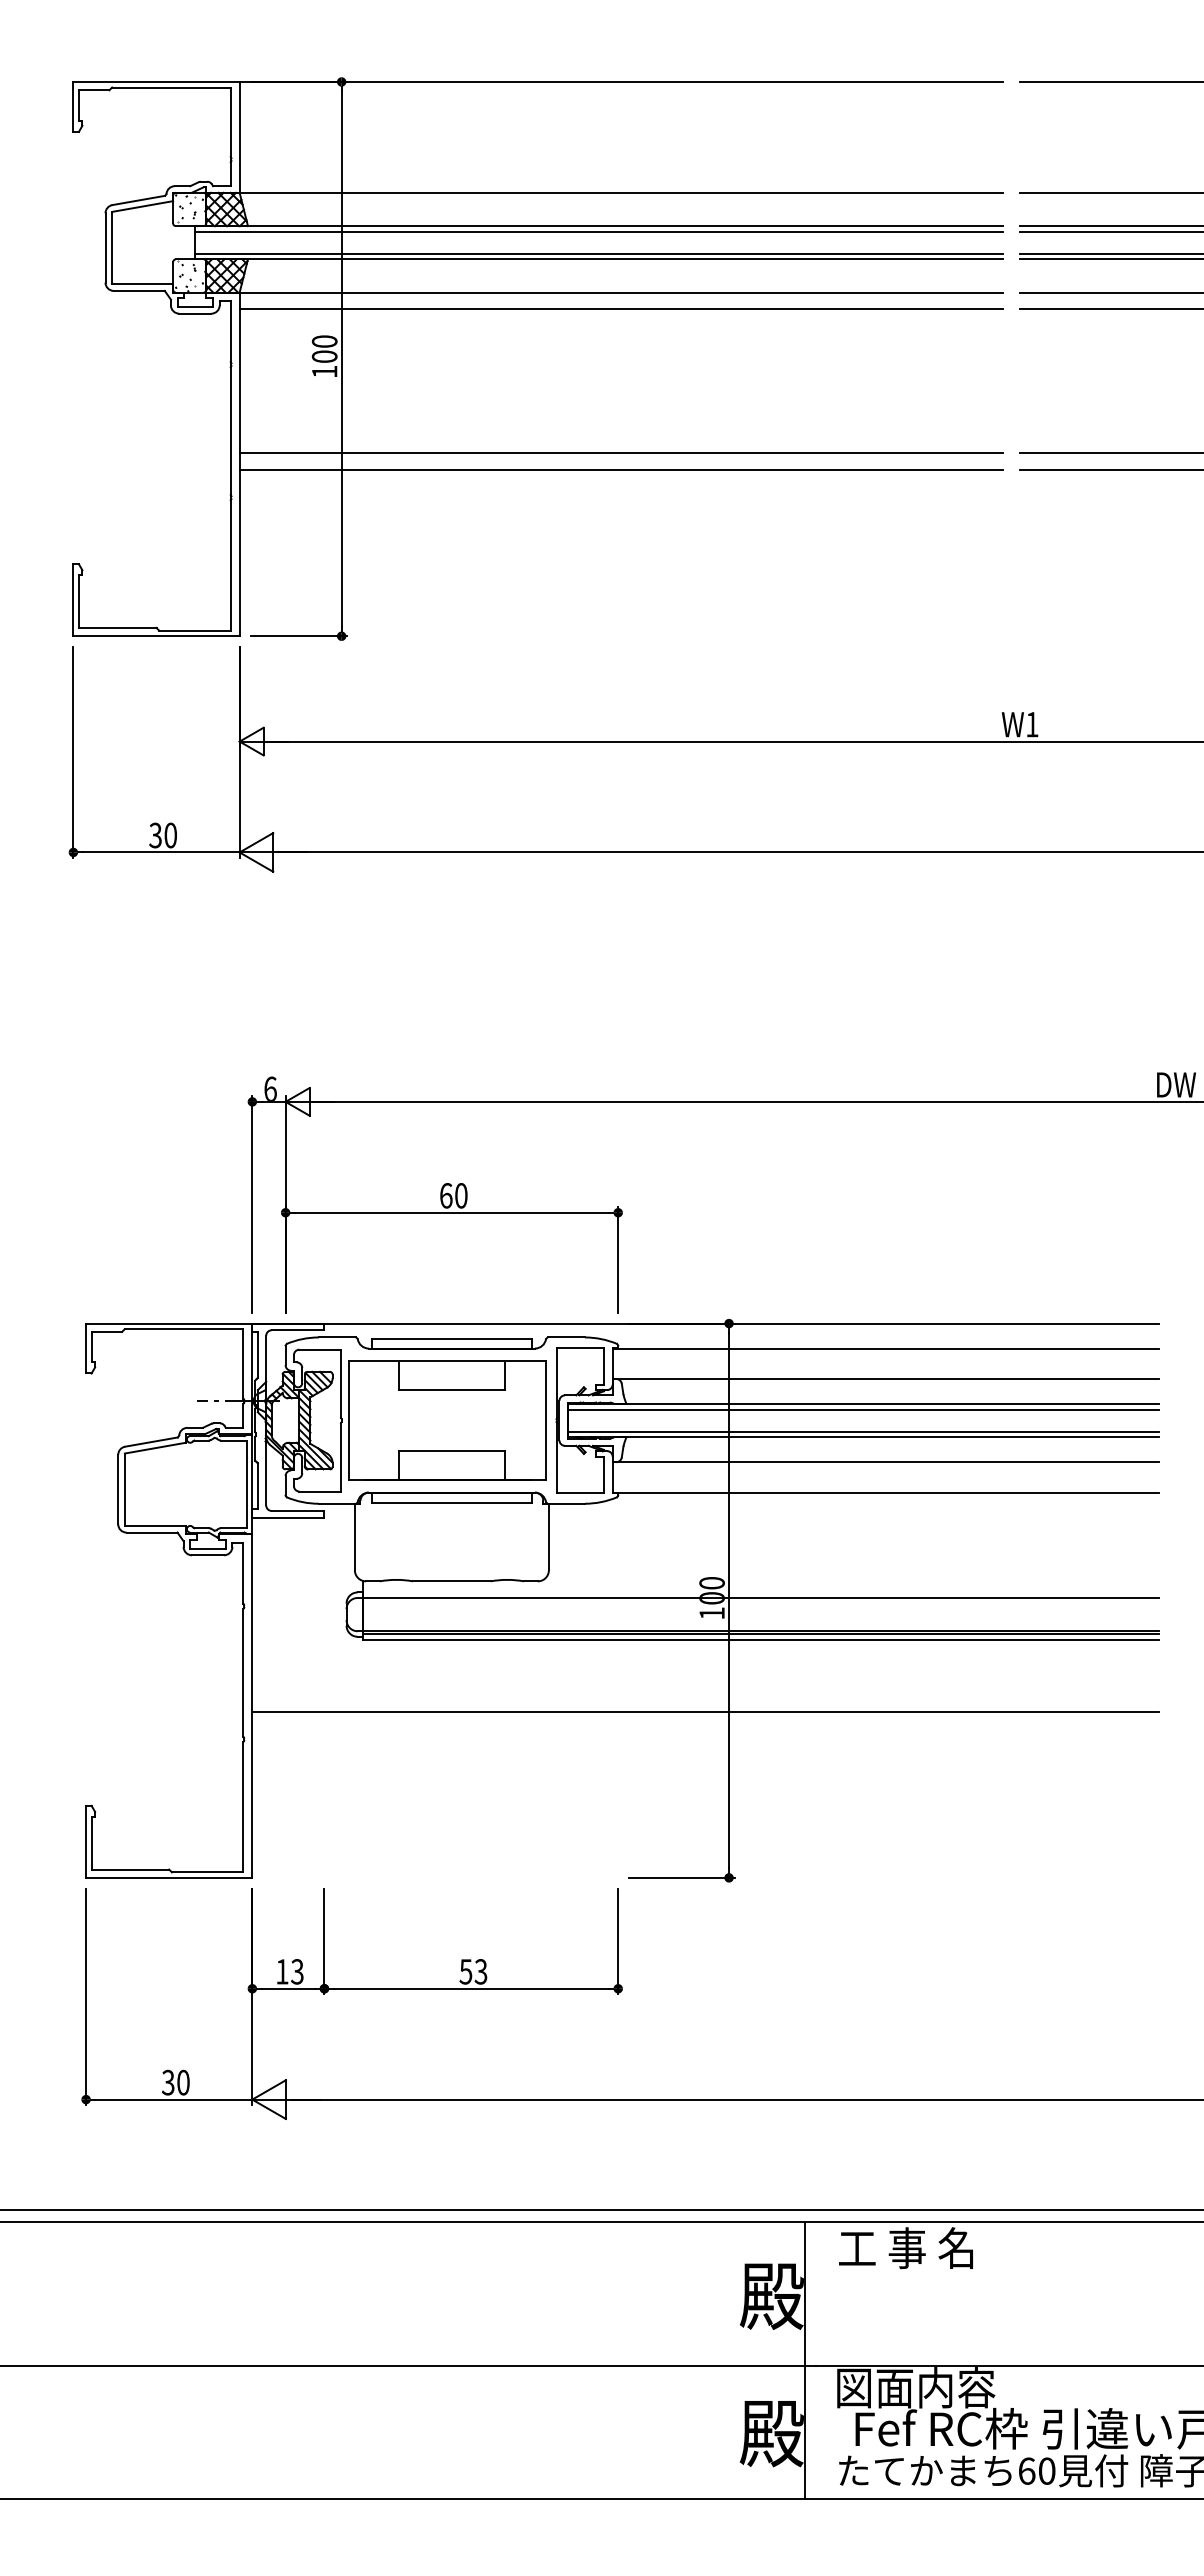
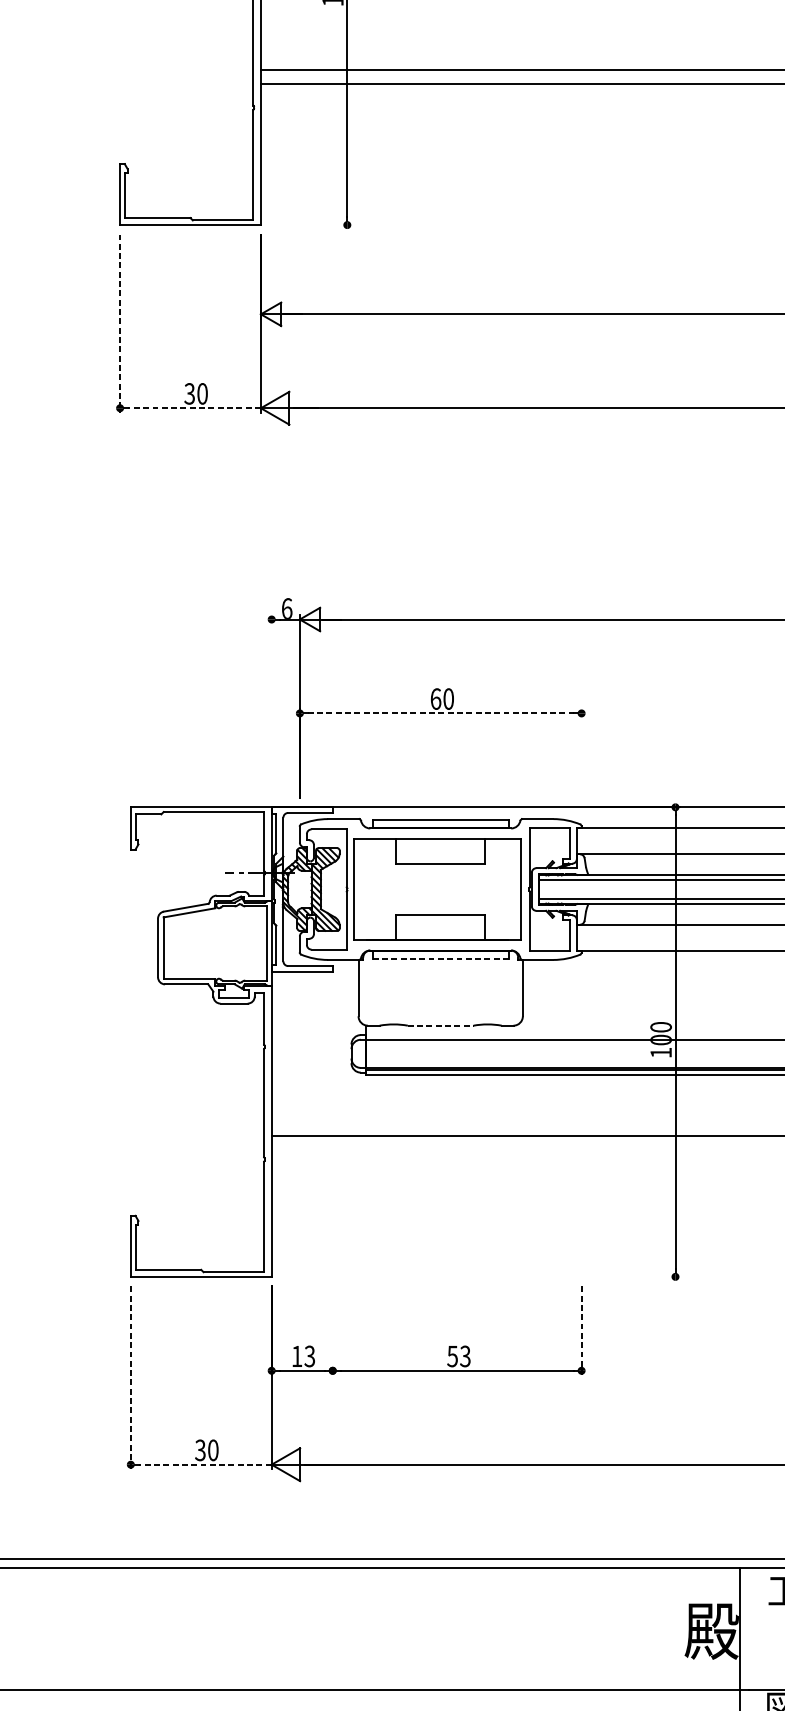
line: (298, 636) -> (310, 225), removed
line: (73, 753) -> (120, 324), solid -> dashed
line: (160, 852) -> (193, 408), solid -> dashed
line: (252, 1204) -> (271, 706), removed
line: (451, 1212) -> (440, 713), solid -> dashed
line: (618, 1259) -> (581, 753), removed
line: (452, 1502) -> (441, 958), solid -> dashed
line: (451, 1581) -> (440, 1025), solid -> dashed
line: (681, 1877) -> (635, 1276), removed
line: (324, 1941) -> (332, 1330), removed
line: (618, 1941) -> (581, 1330), solid -> dashed
line: (86, 1997) -> (131, 1378), solid -> dashed
line: (173, 2099) -> (204, 1464), solid -> dashed

